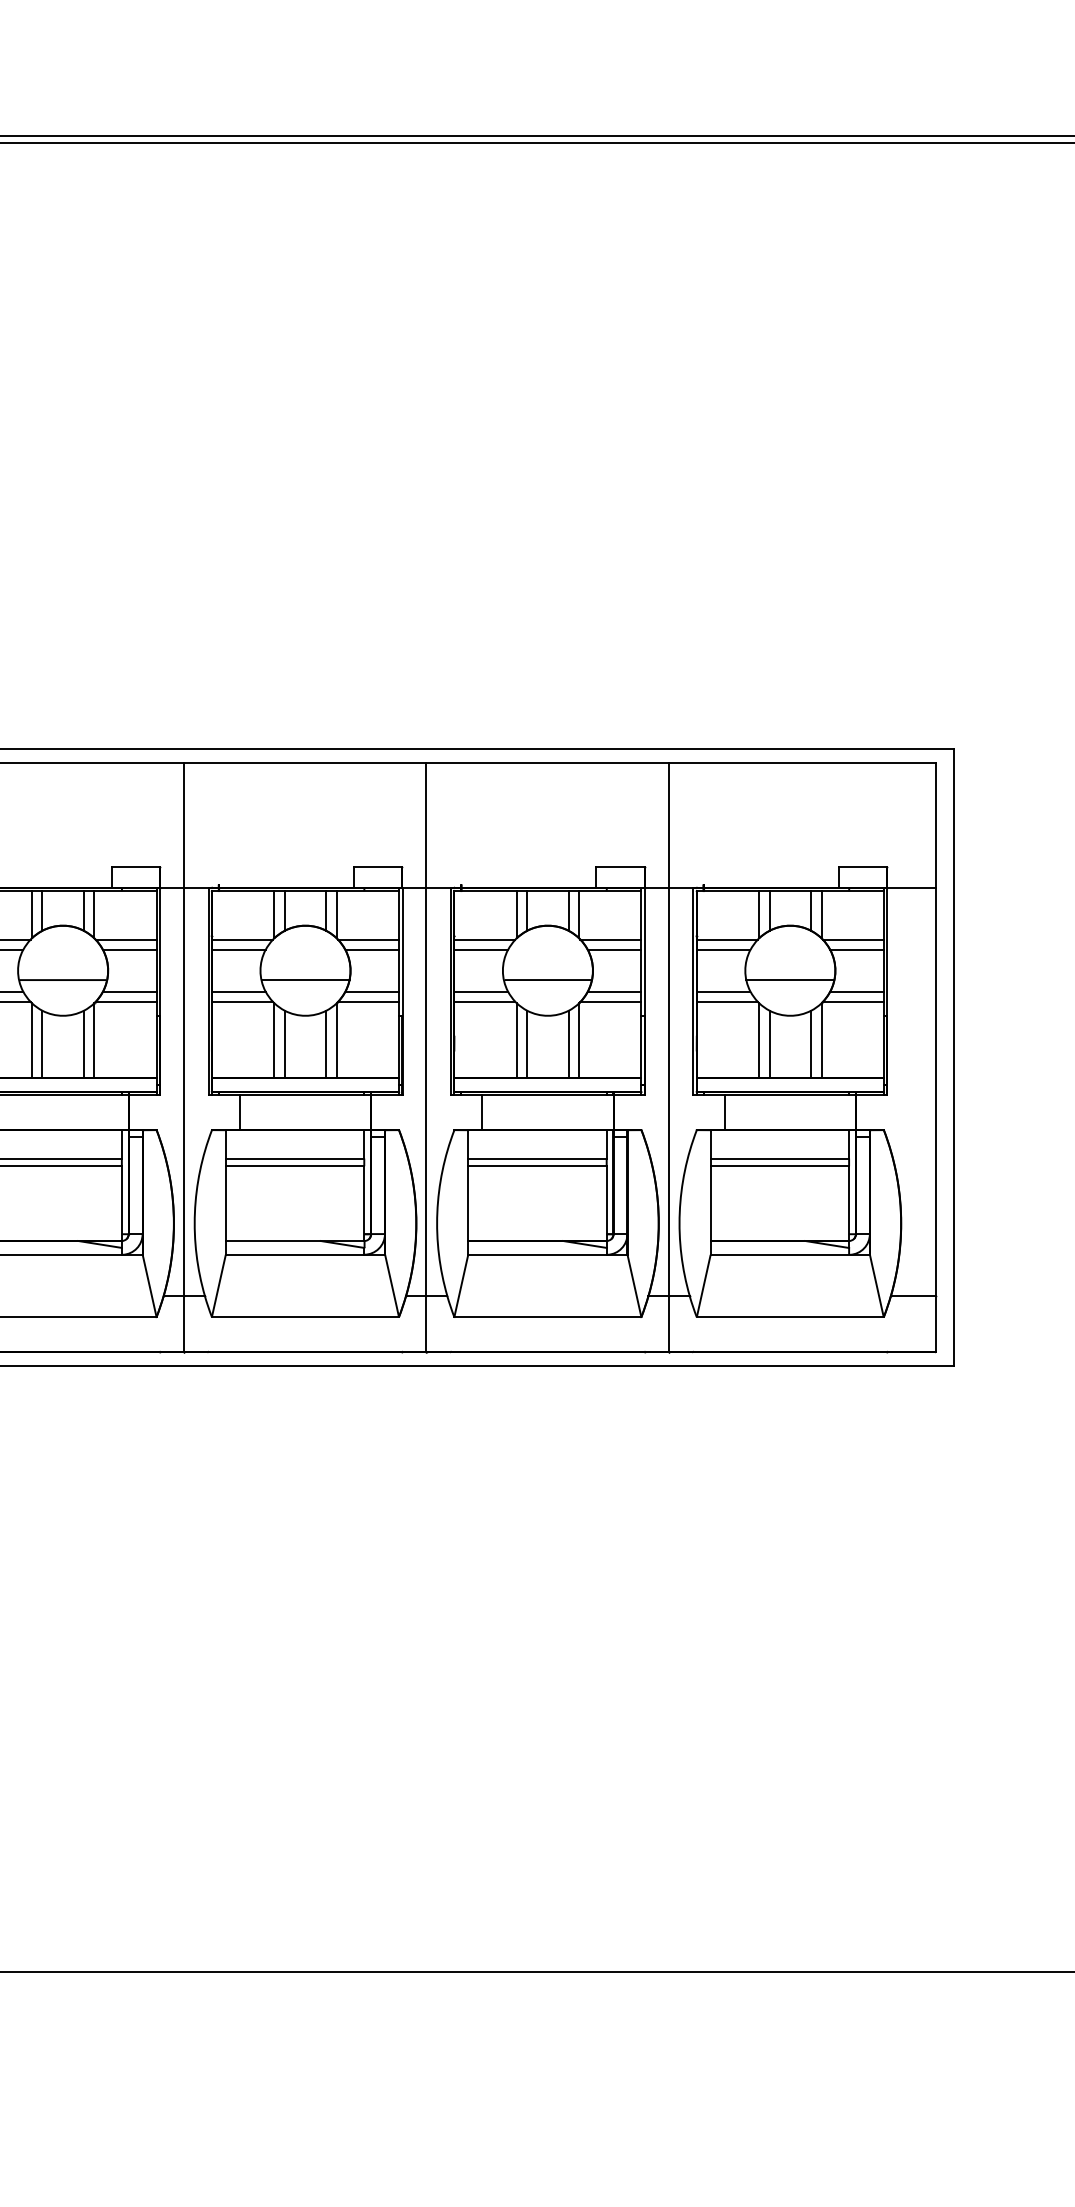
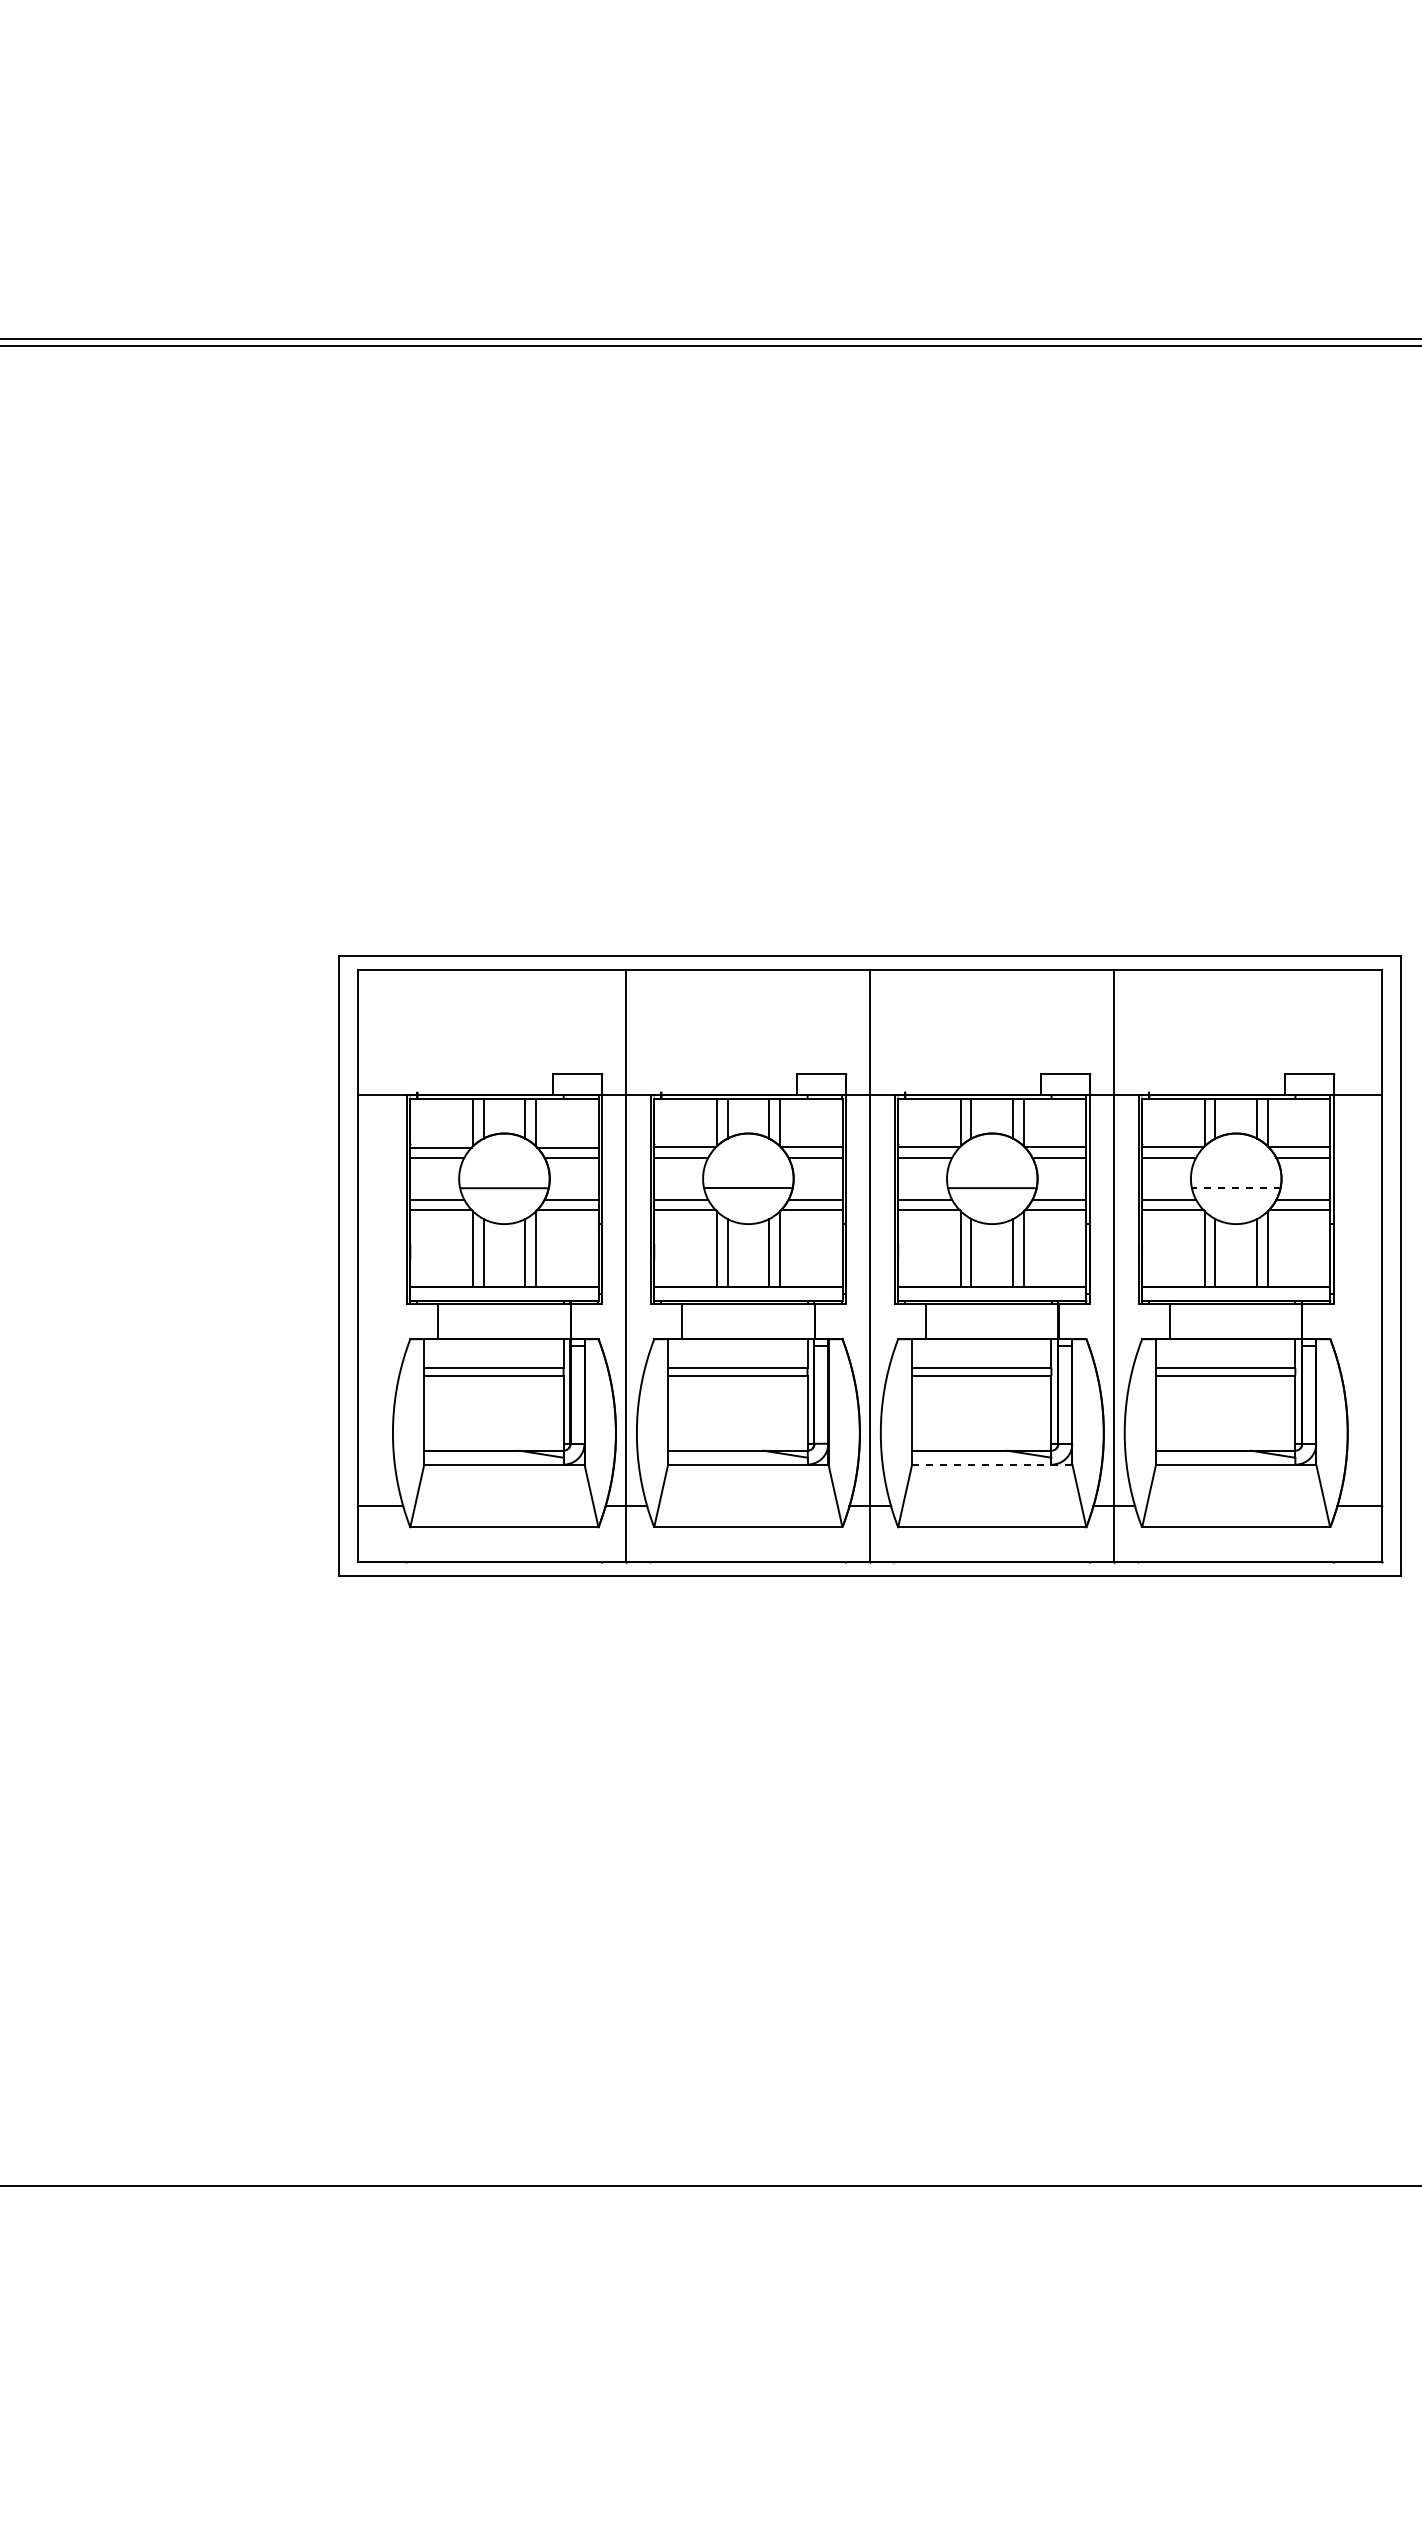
line: (789, 980) -> (1235, 1188), solid -> dashed
line: (547, 1254) -> (991, 1464), solid -> dashed

